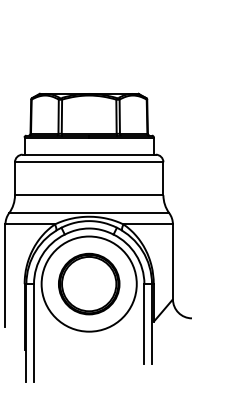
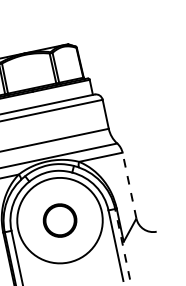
line: (172, 261) -> (129, 185), solid -> dashed
part: (89, 283) -> (60, 220), size x0.6
line: (152, 323) -> (122, 243), solid -> dashed

